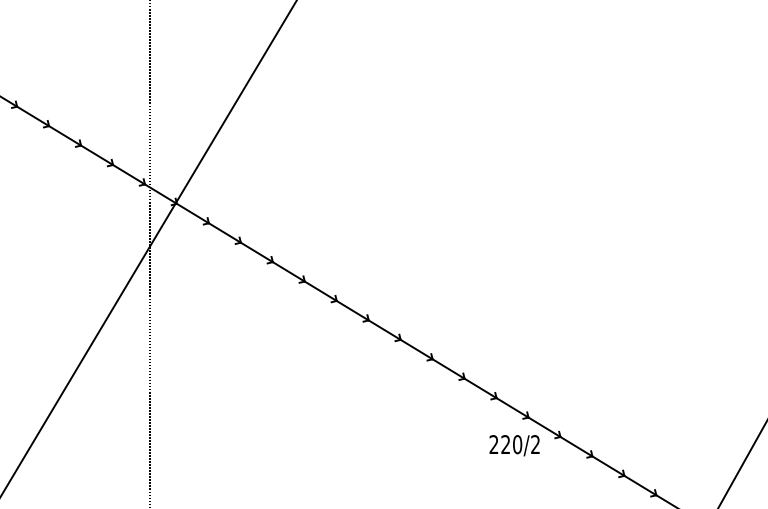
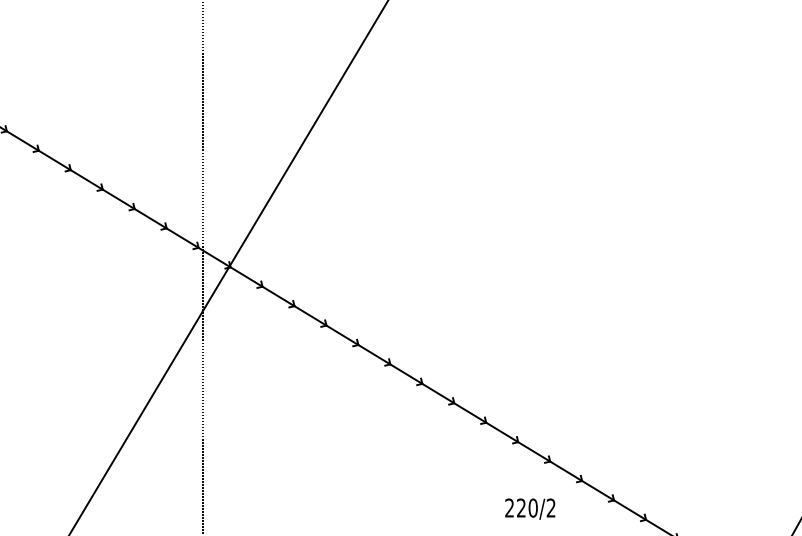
text: (514, 445) -> (530, 508), moved

